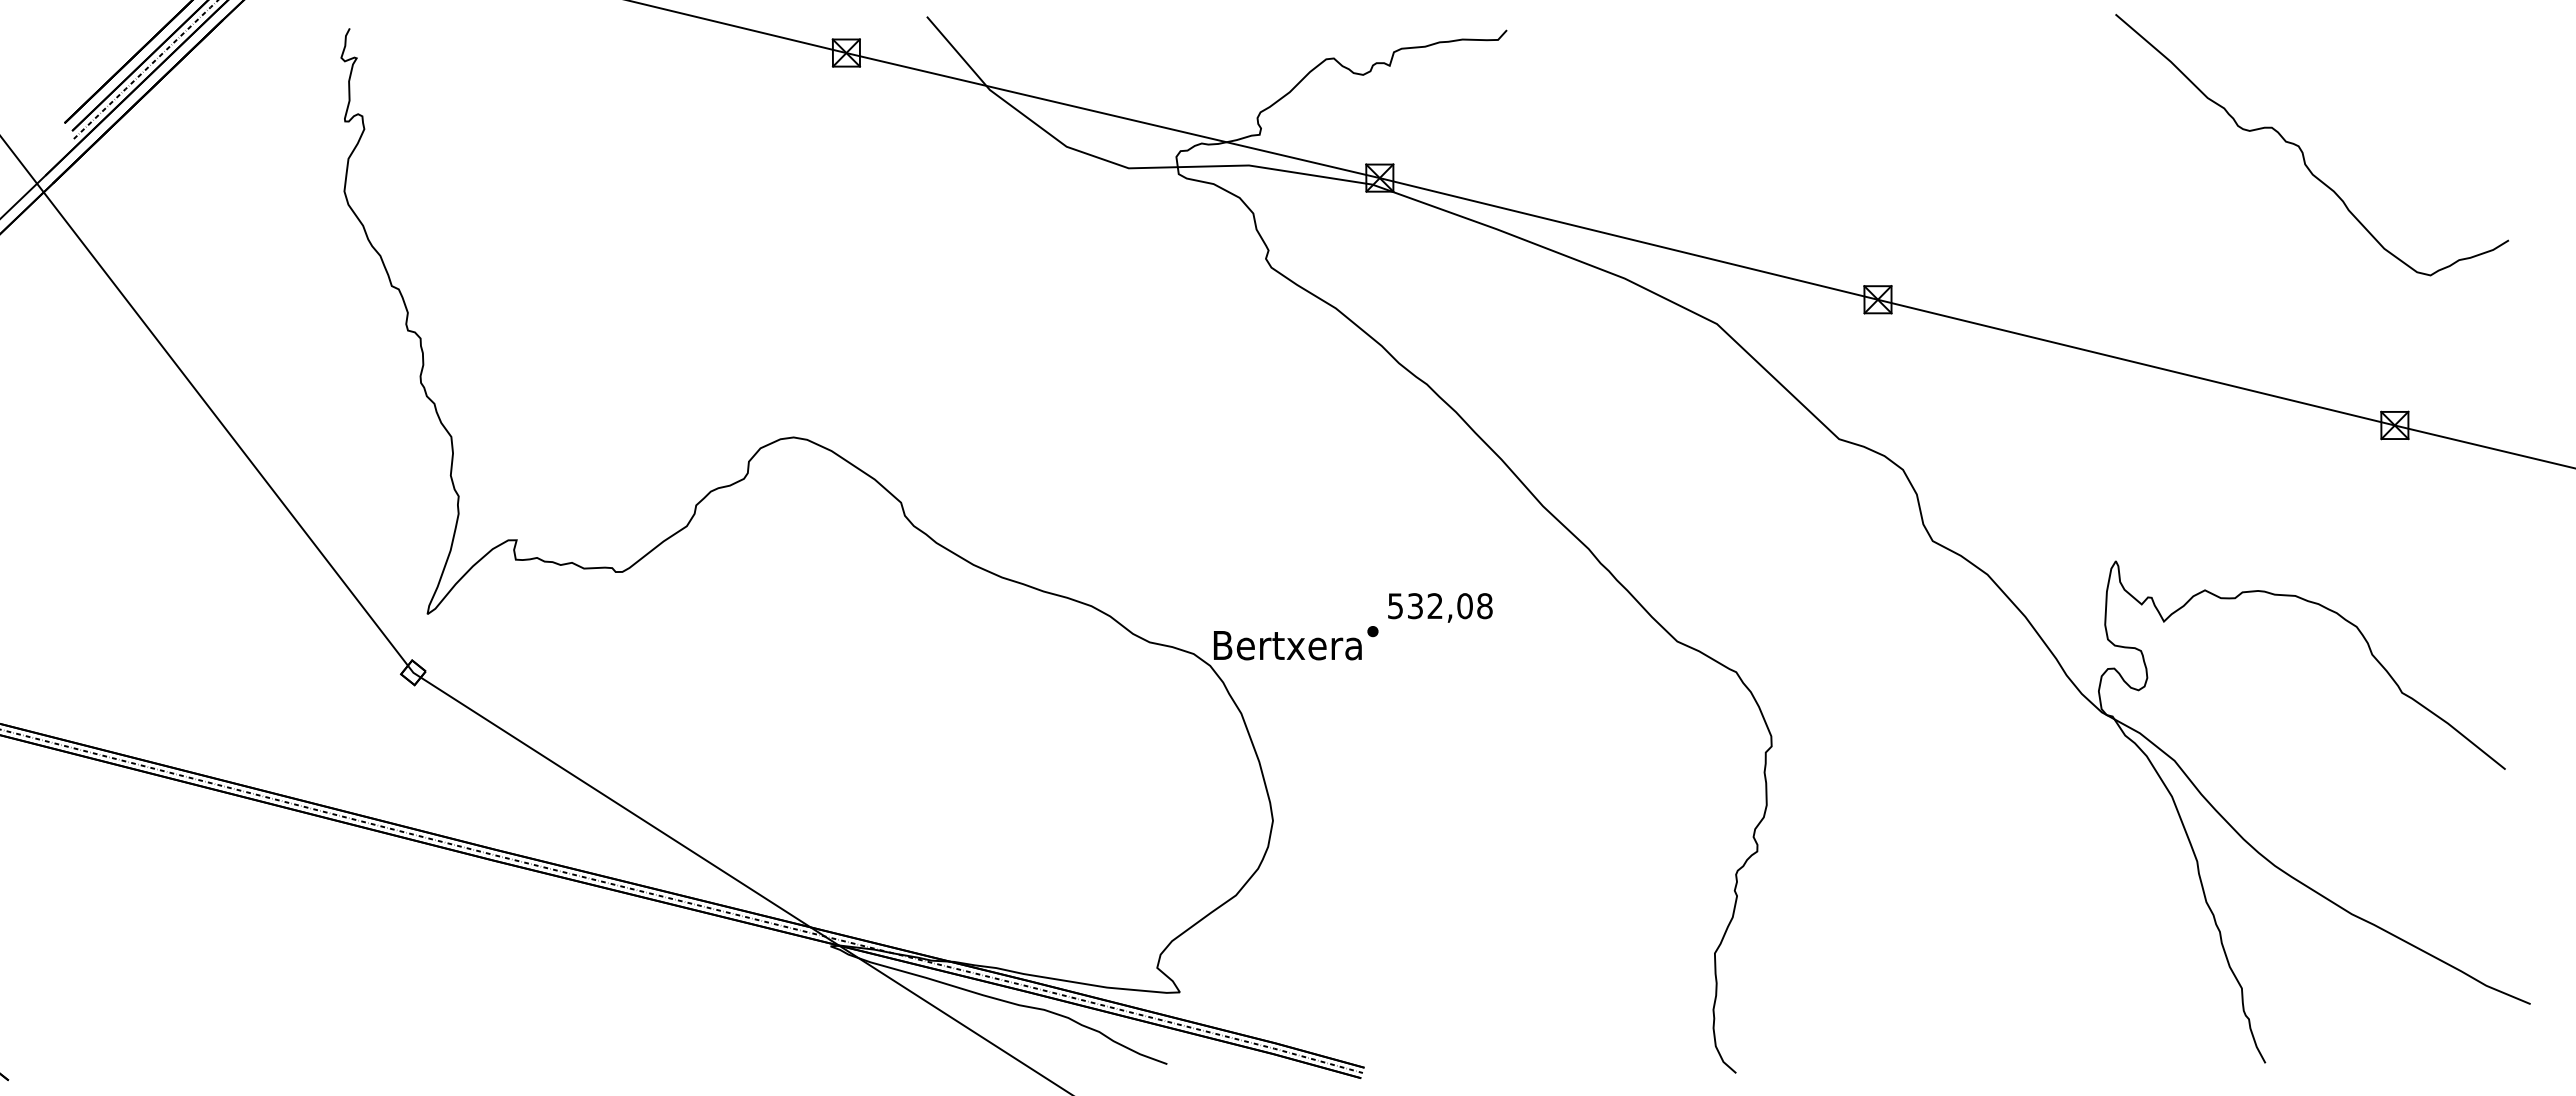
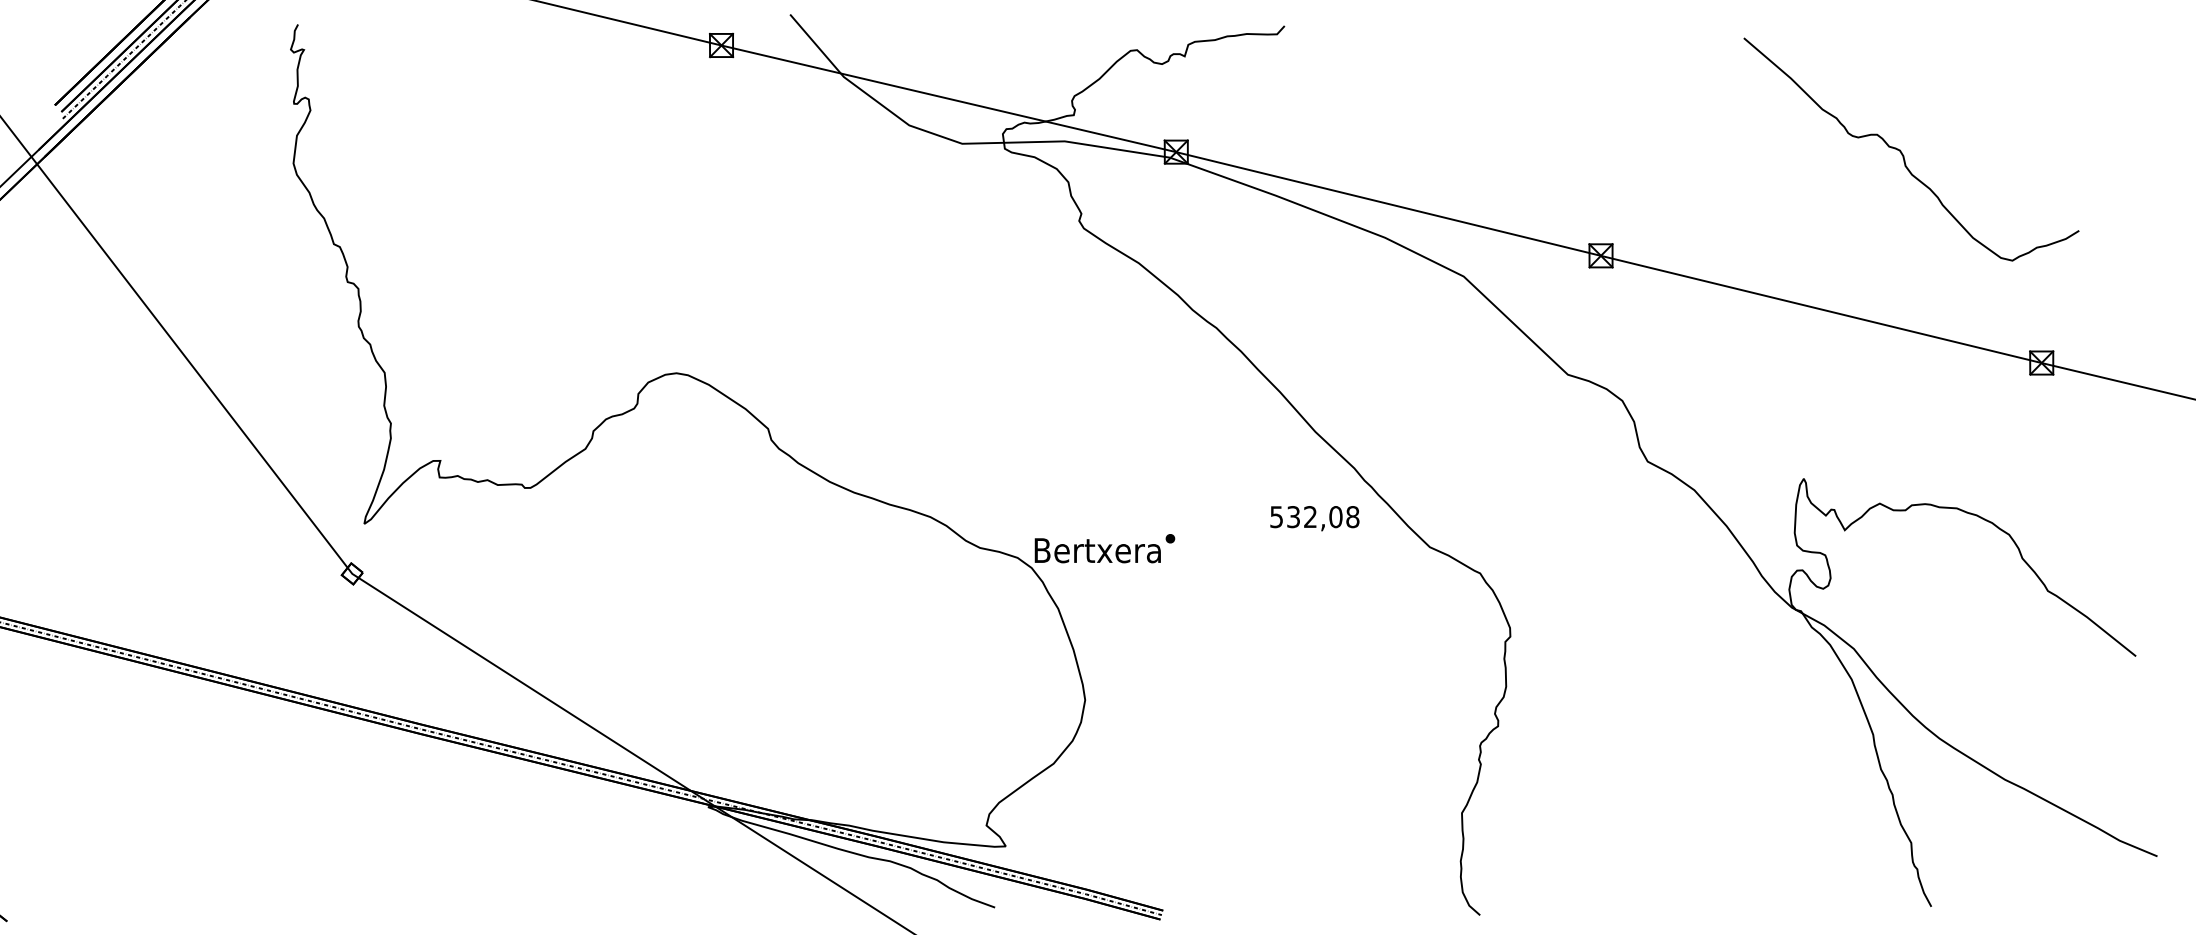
curve: (2302, 150) -> (1903, 154), moved
text: (1440, 607) -> (1314, 518), moved

